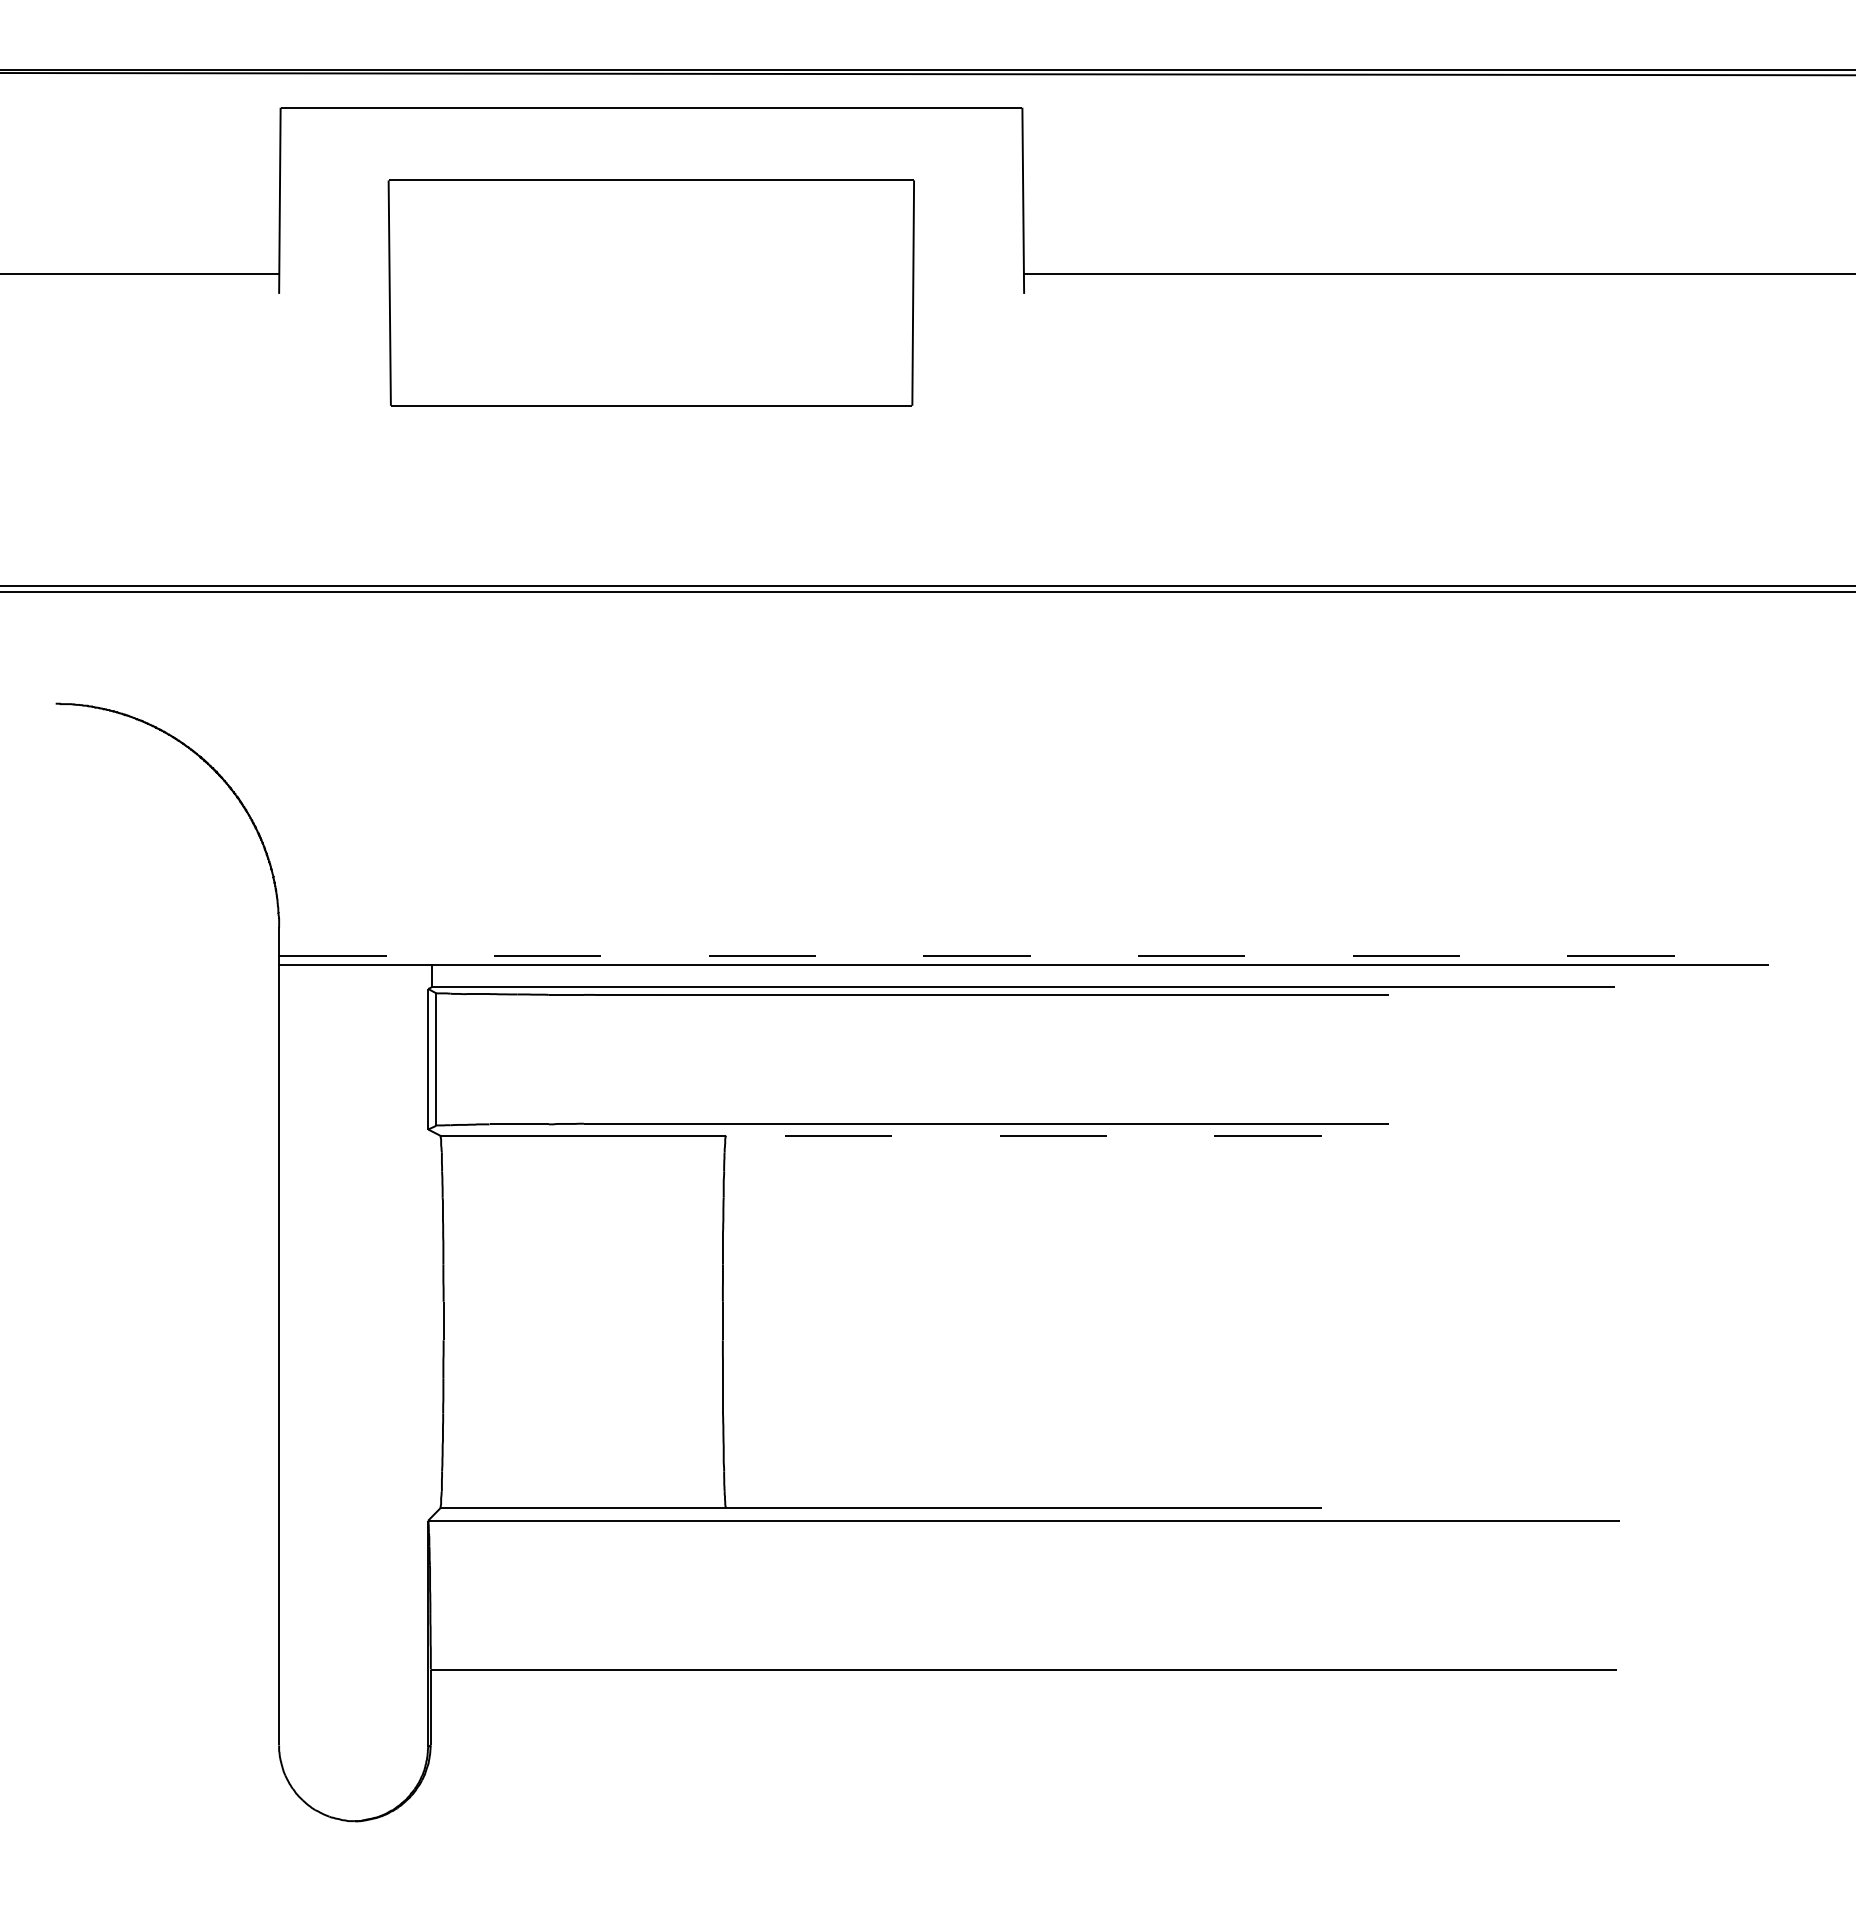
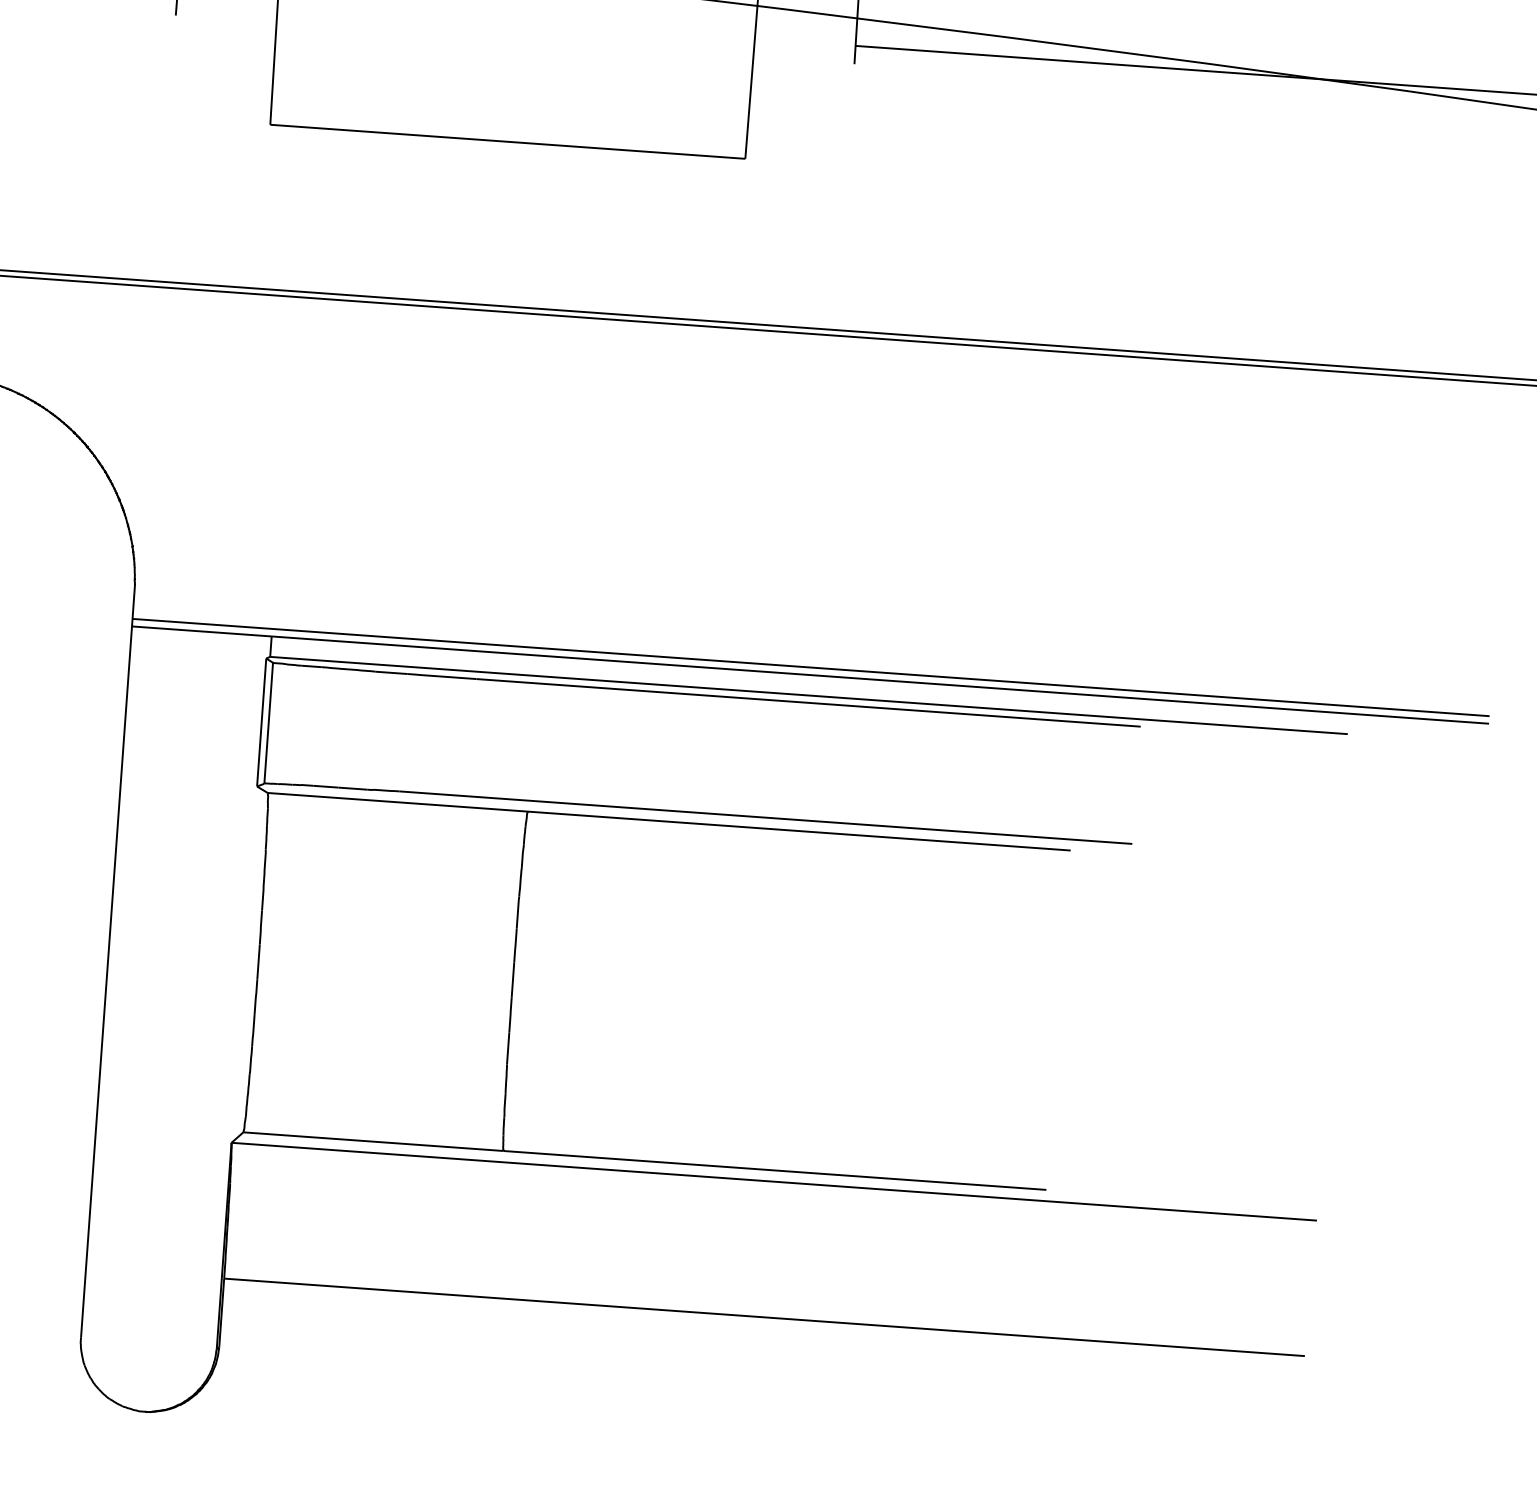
line: (1023, 956) -> (810, 667), dashed -> solid
line: (1023, 1135) -> (798, 830), dashed -> solid

